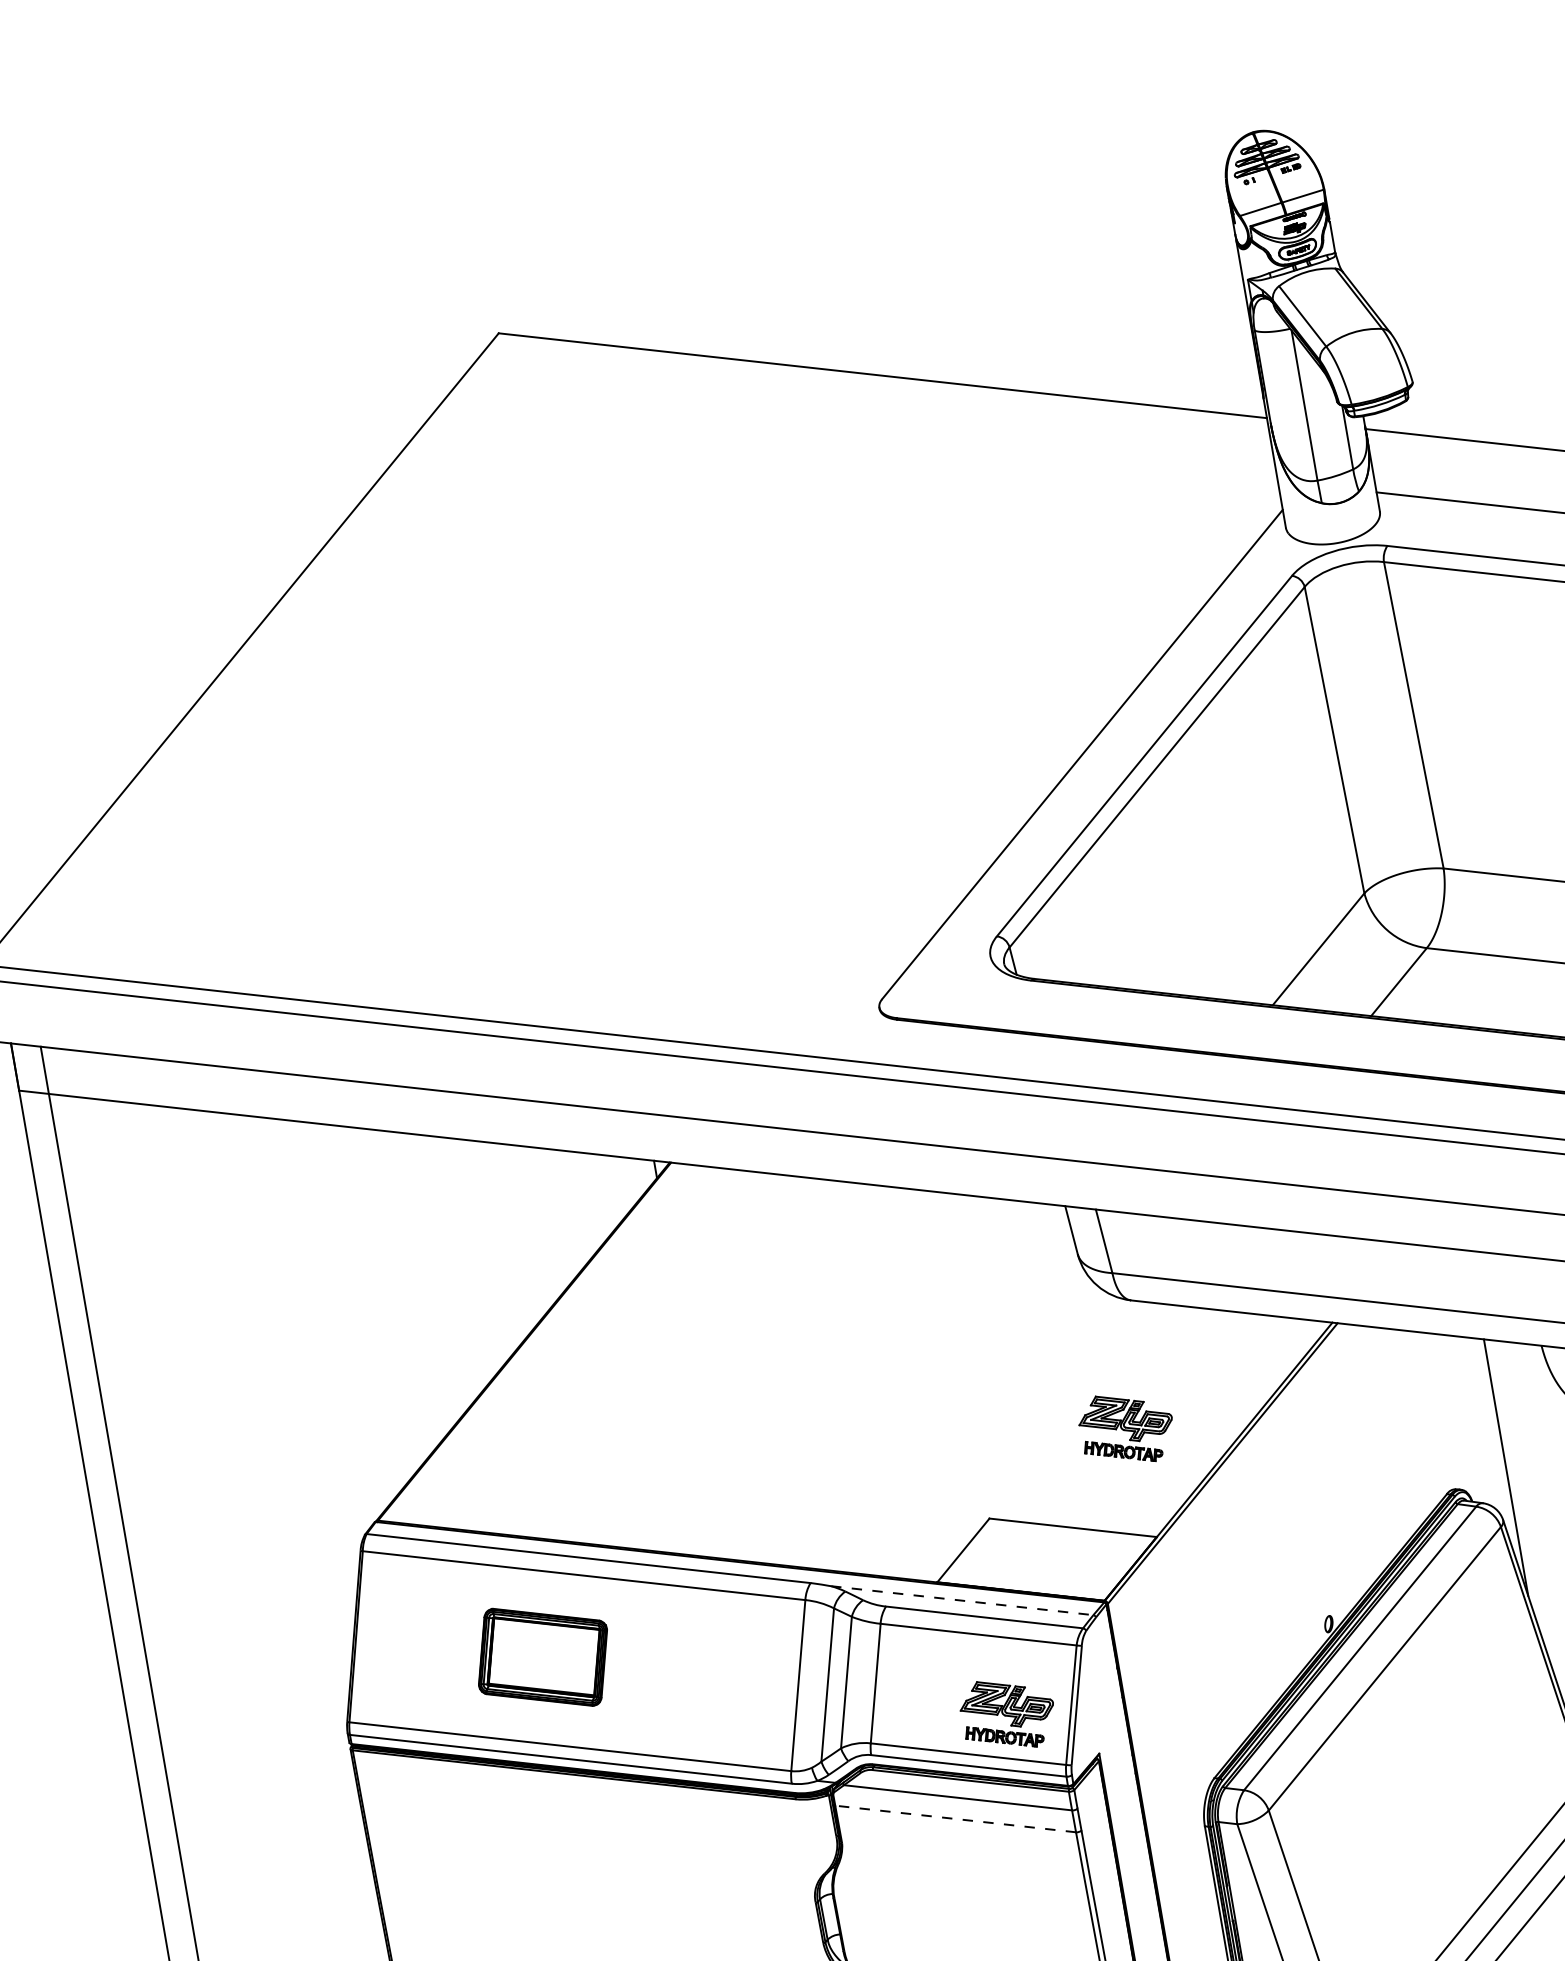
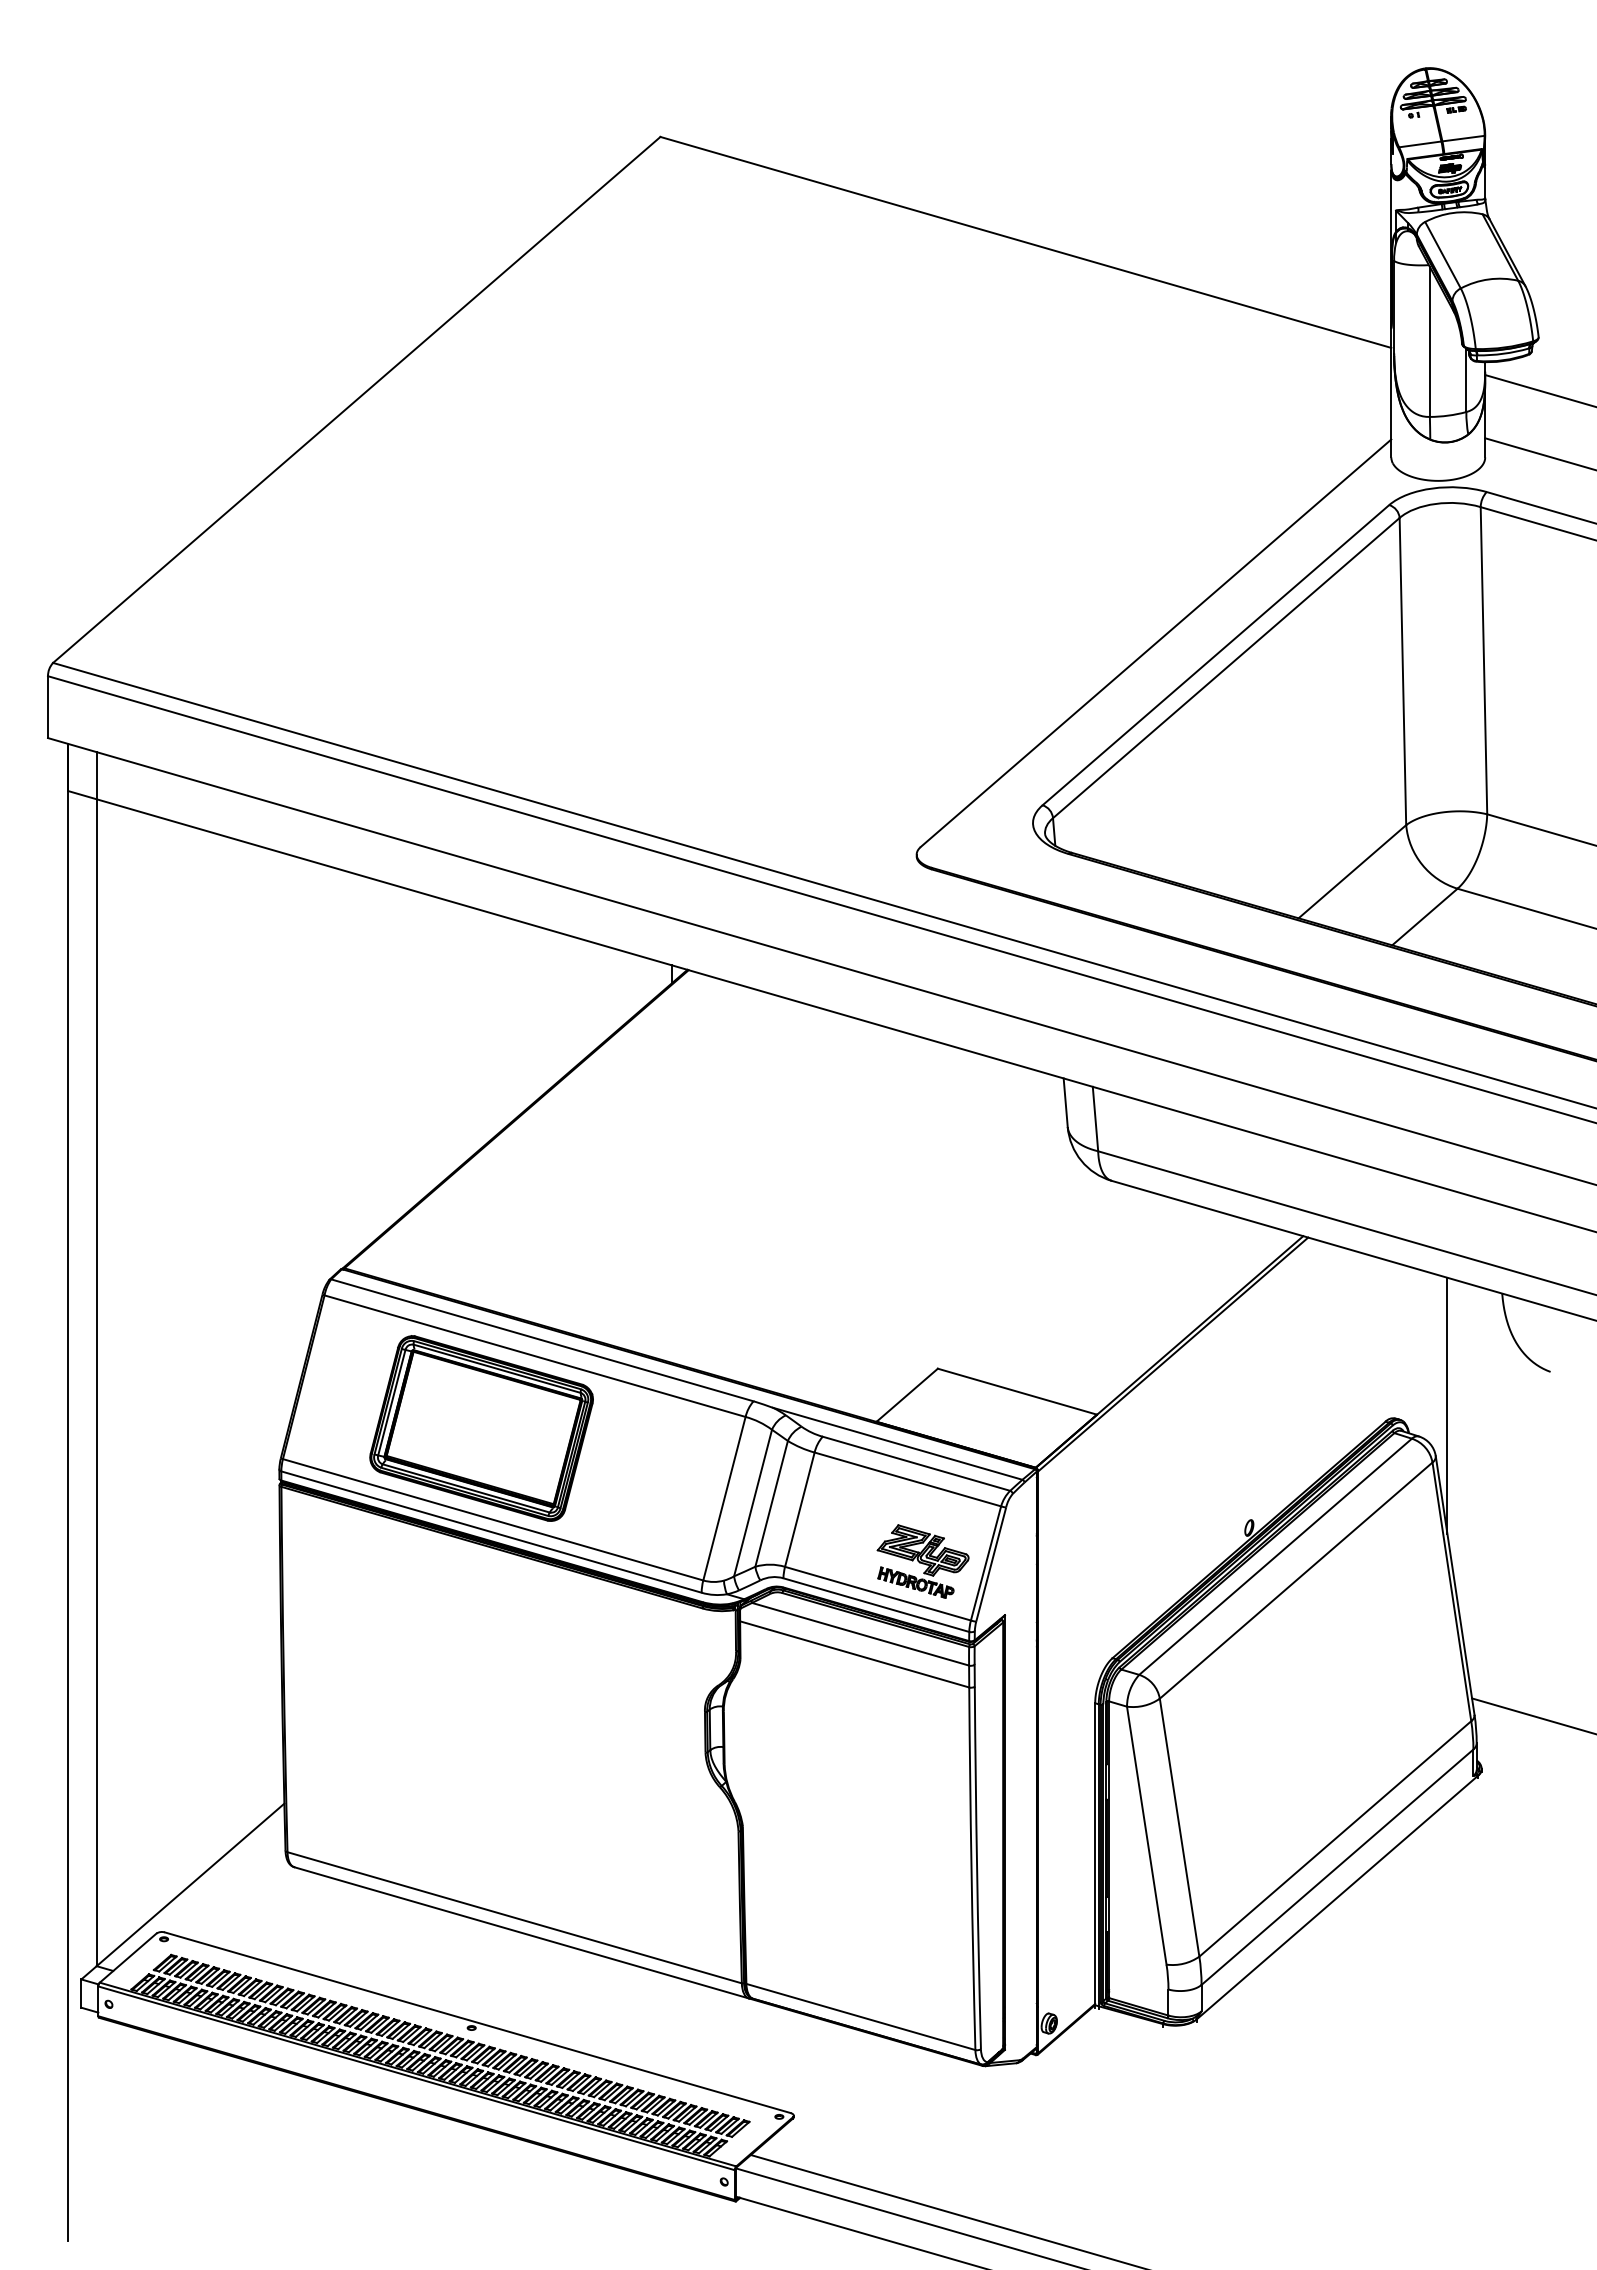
part: (1126, 1428) -> (1085, 1304), removed
line: (962, 1600) -> (897, 1443), dashed -> solid
part: (542, 1657) -> (481, 1428), size x1.67
line: (955, 1819) -> (854, 1654), dashed -> solid

